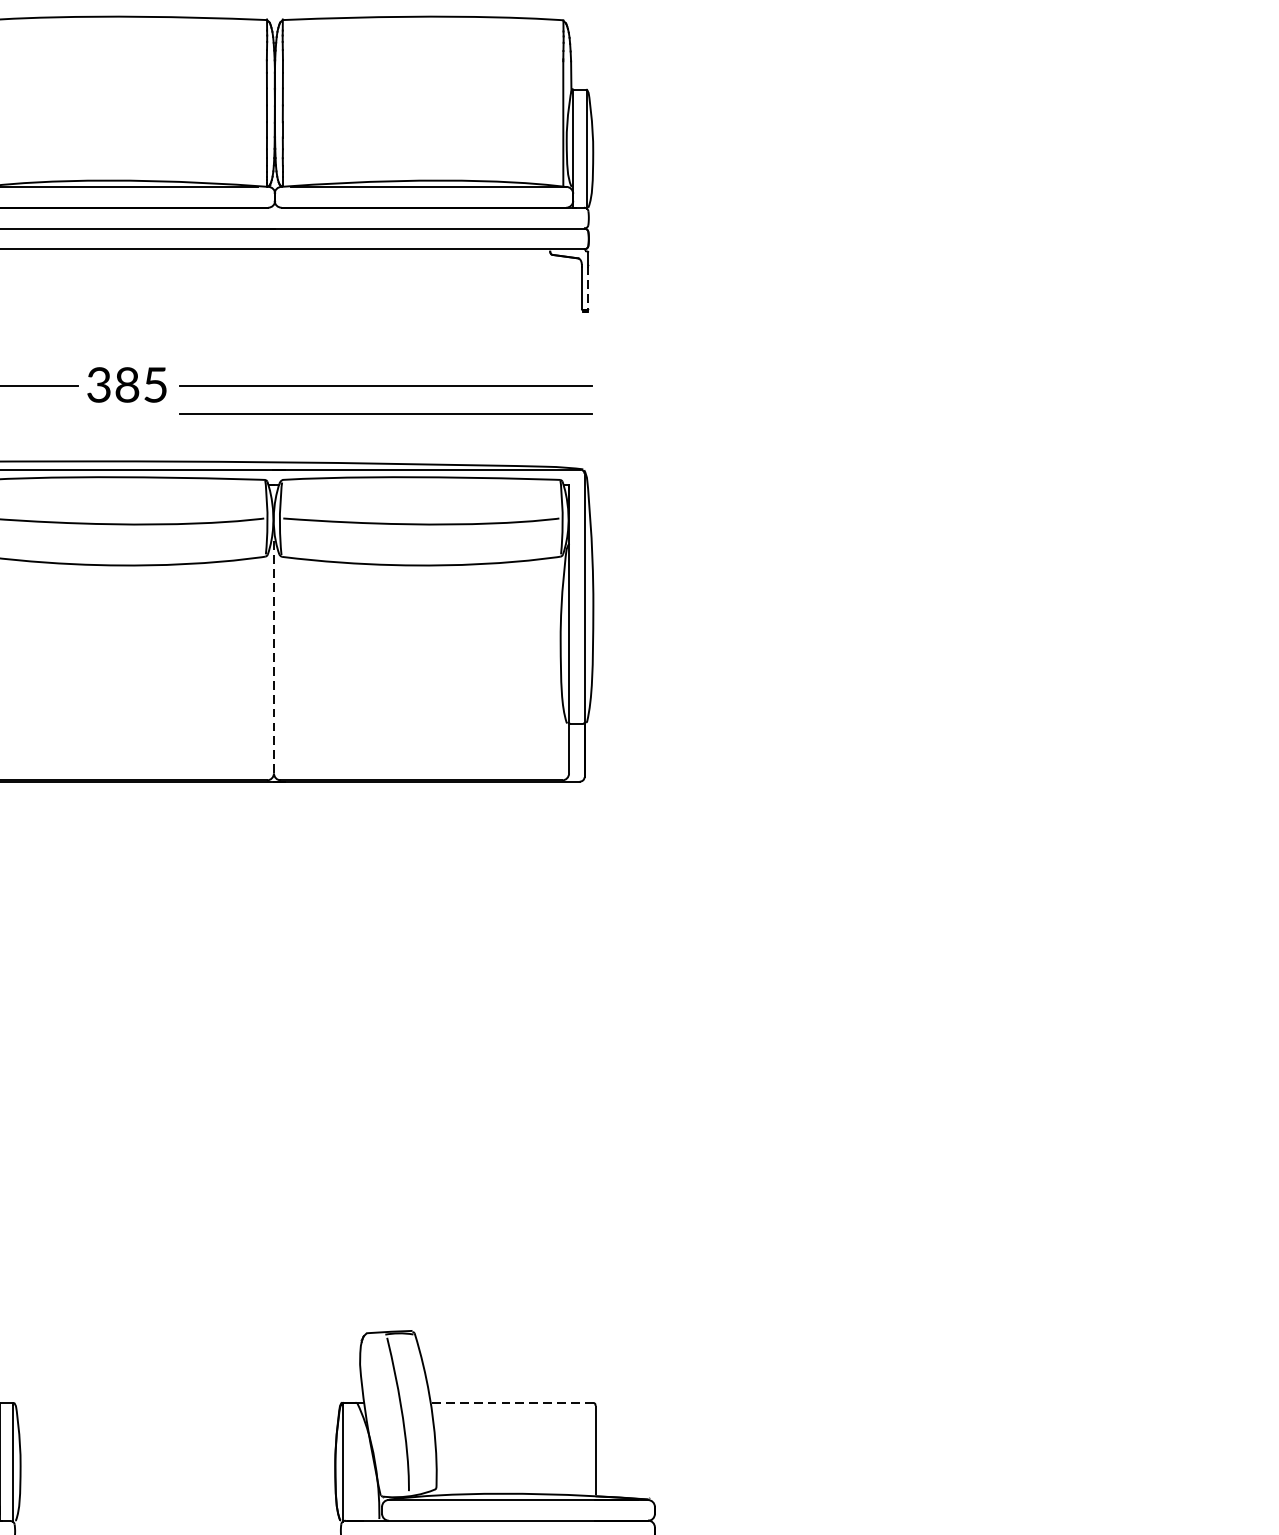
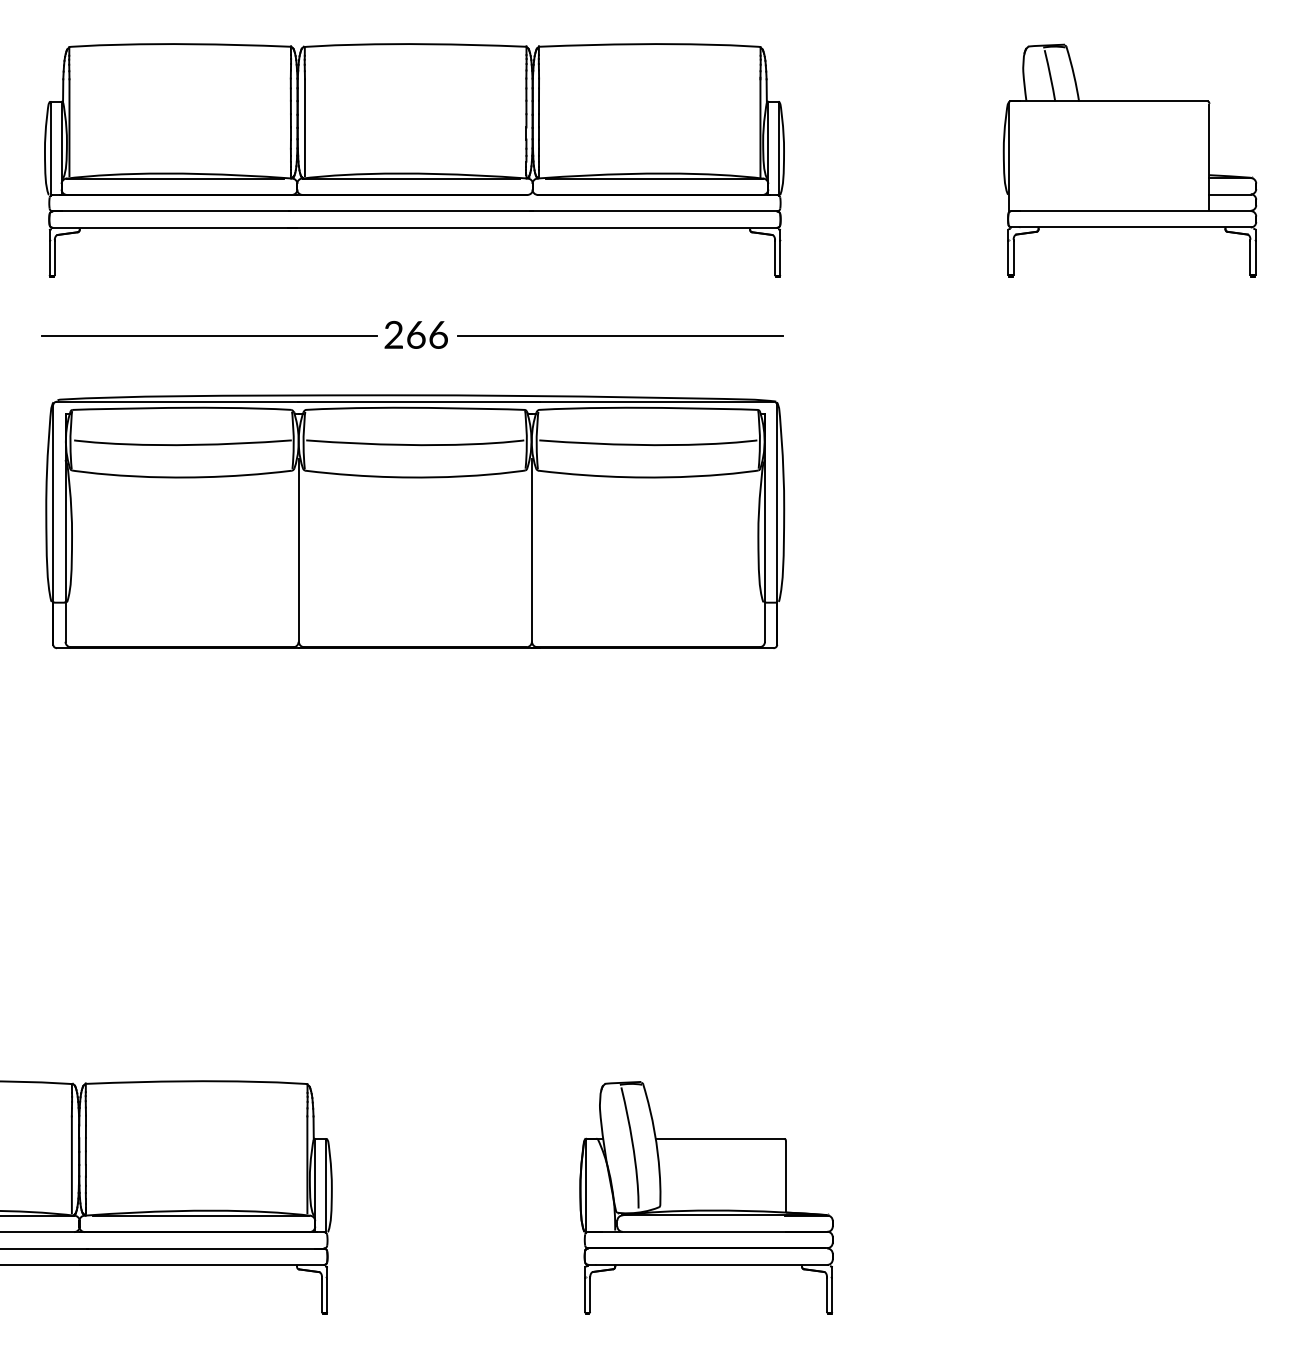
part: (1030, 164) -> (1129, 160), added
line: (588, 288) -> (780, 258), dashed -> solid
text: (126, 384) -> (415, 334), 385 -> 266
line: (386, 413) -> (620, 357), removed
line: (273, 657) -> (531, 550), dashed -> solid
line: (512, 1402) -> (720, 1138), dashed -> solid

